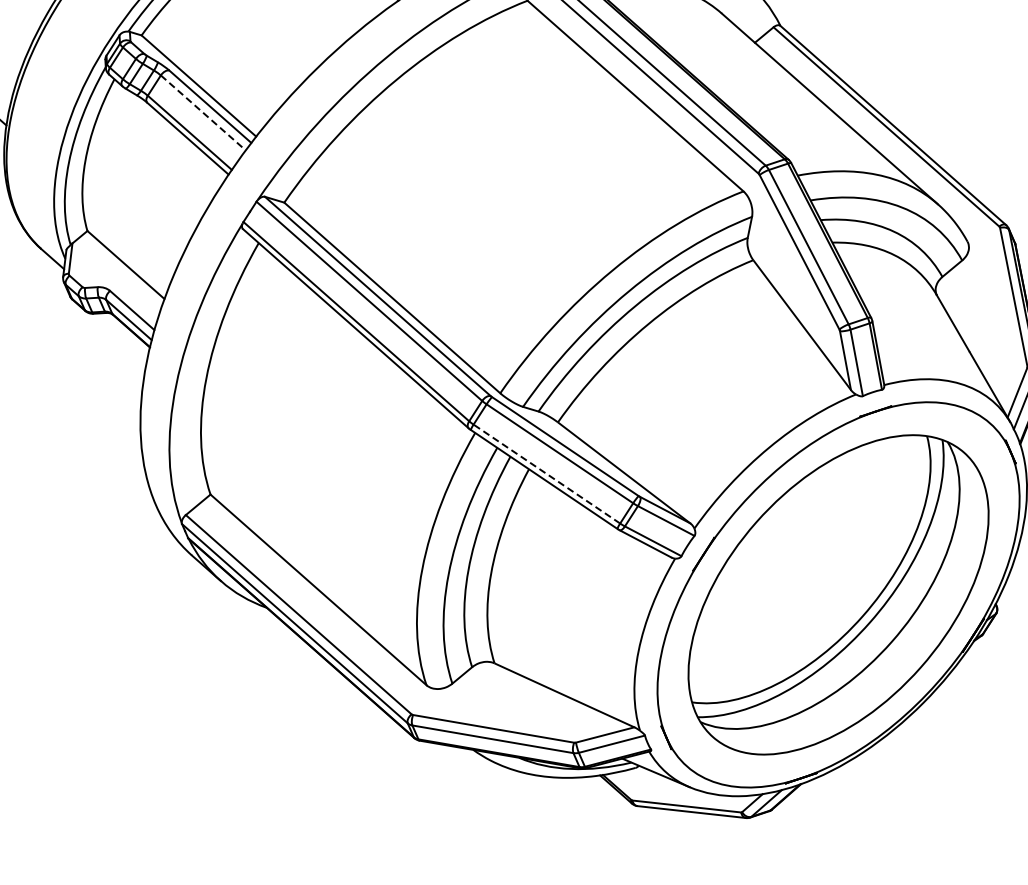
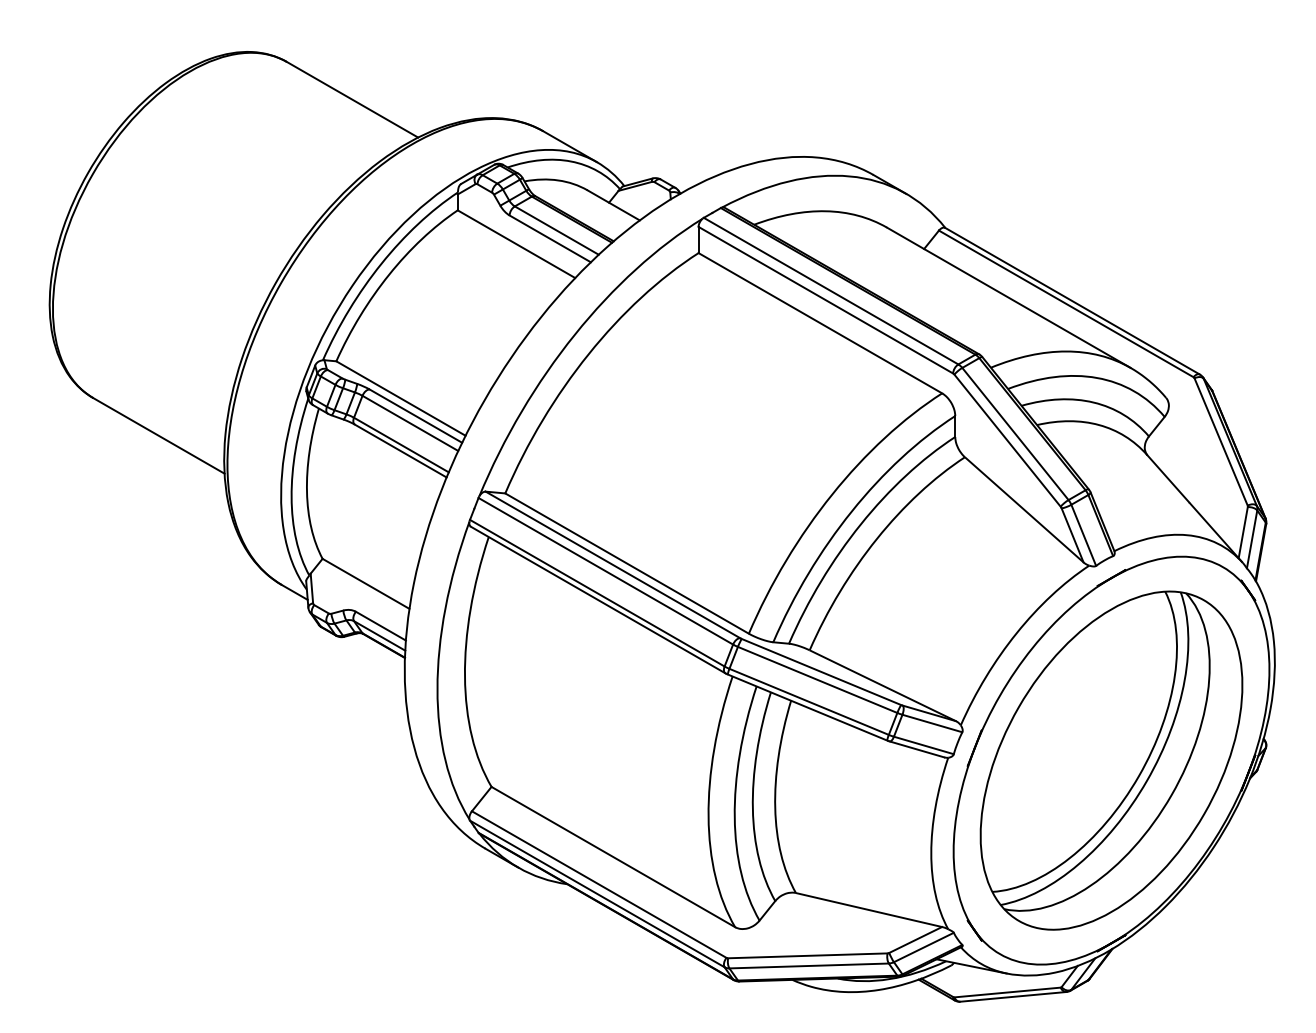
line: (203, 113) -> (410, 423), dashed -> solid
line: (546, 473) -> (808, 701), dashed -> solid

